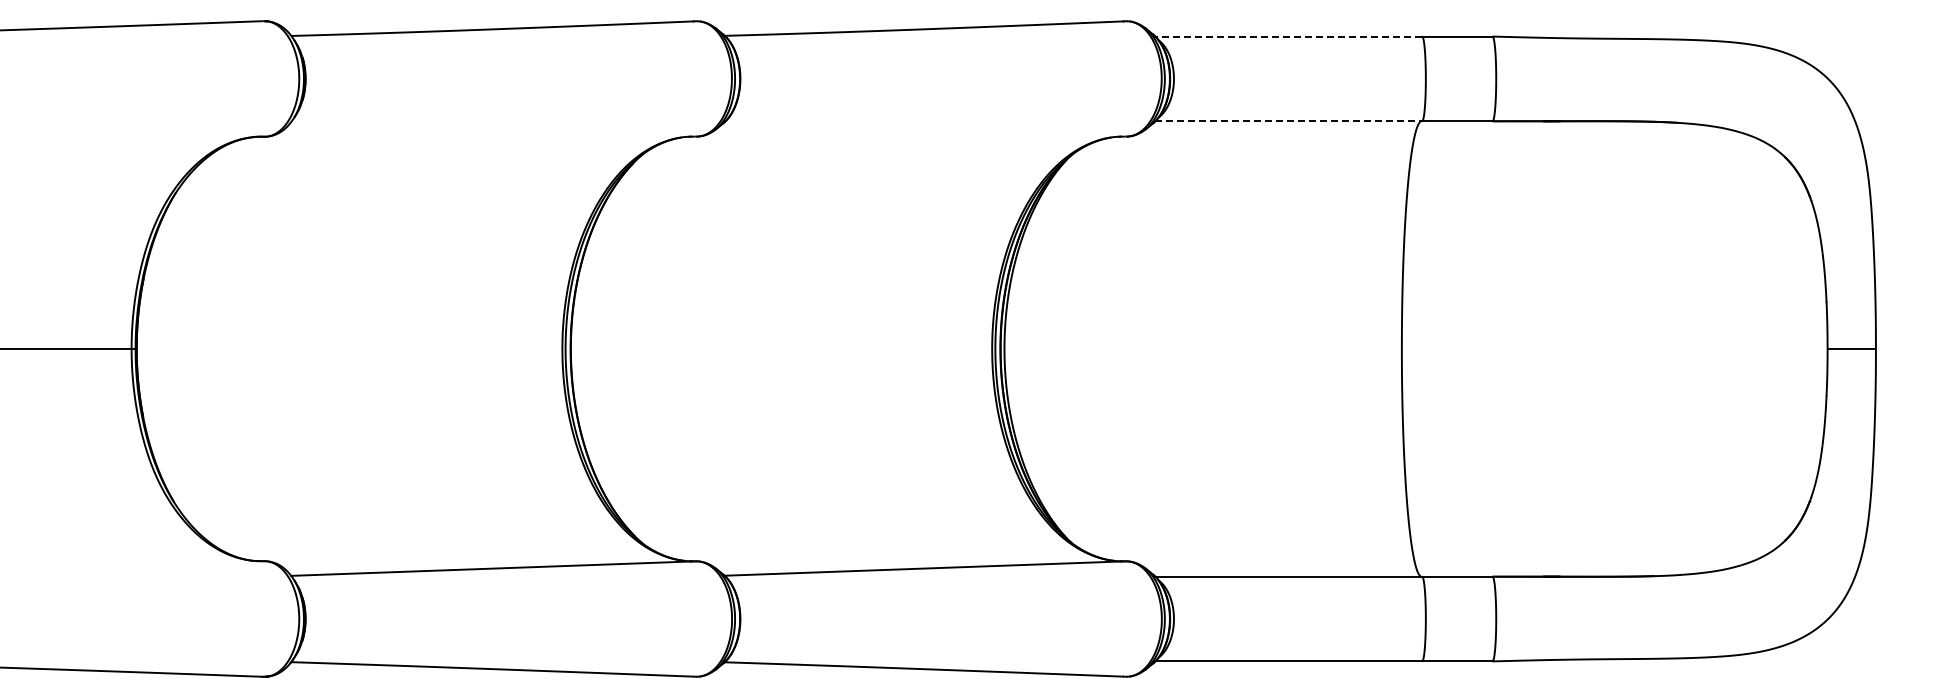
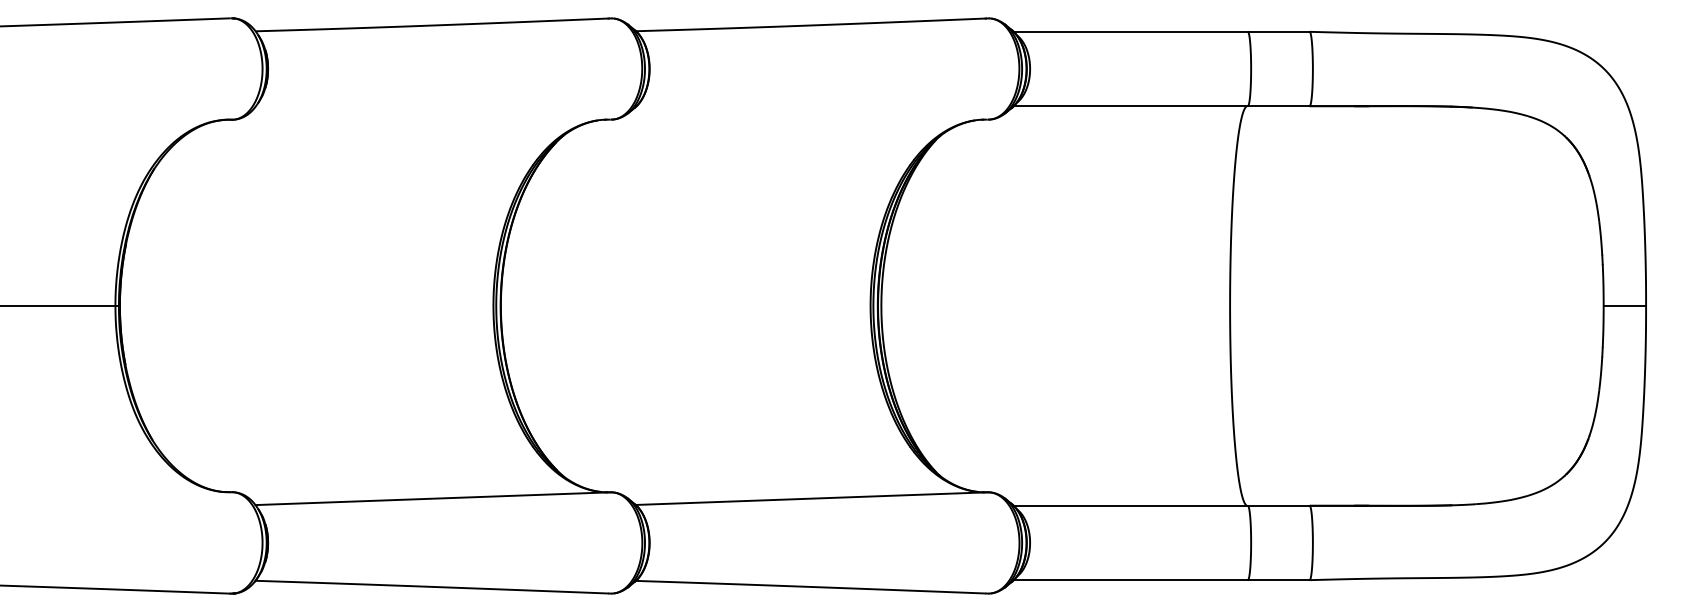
line: (1288, 36) -> (1130, 31), dashed -> solid
line: (1289, 121) -> (1131, 106), dashed -> solid

